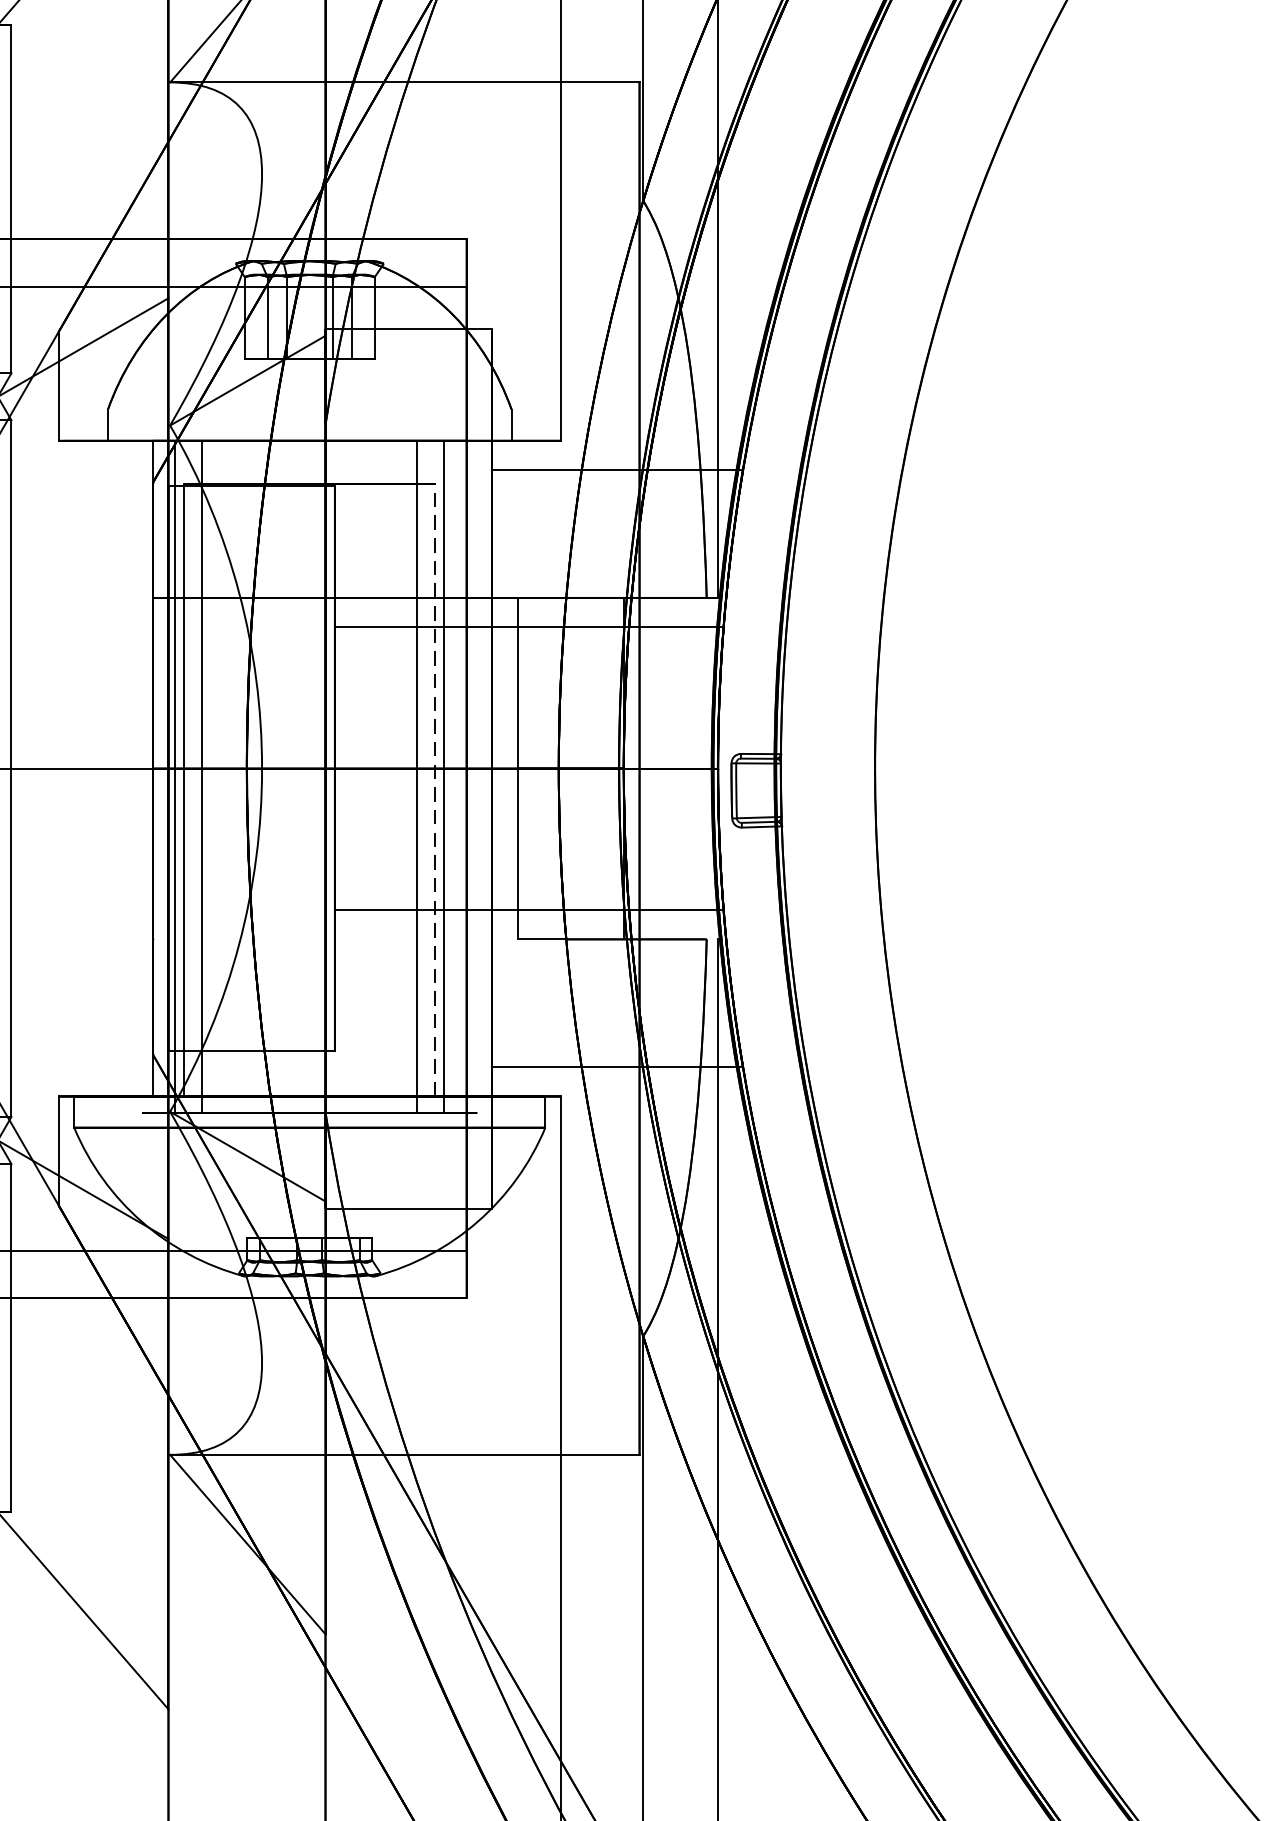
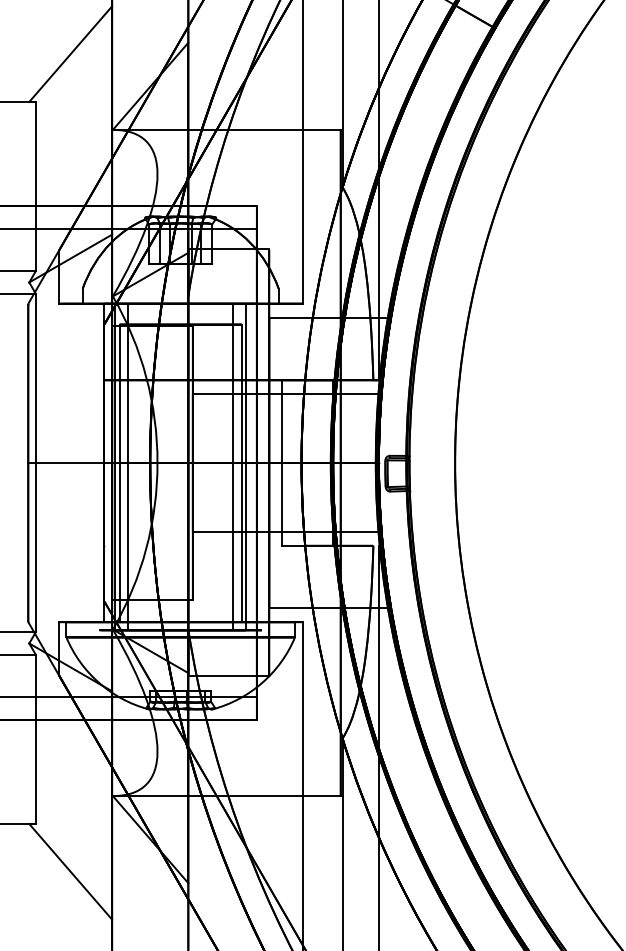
line: (435, 790) -> (241, 473), dashed -> solid

